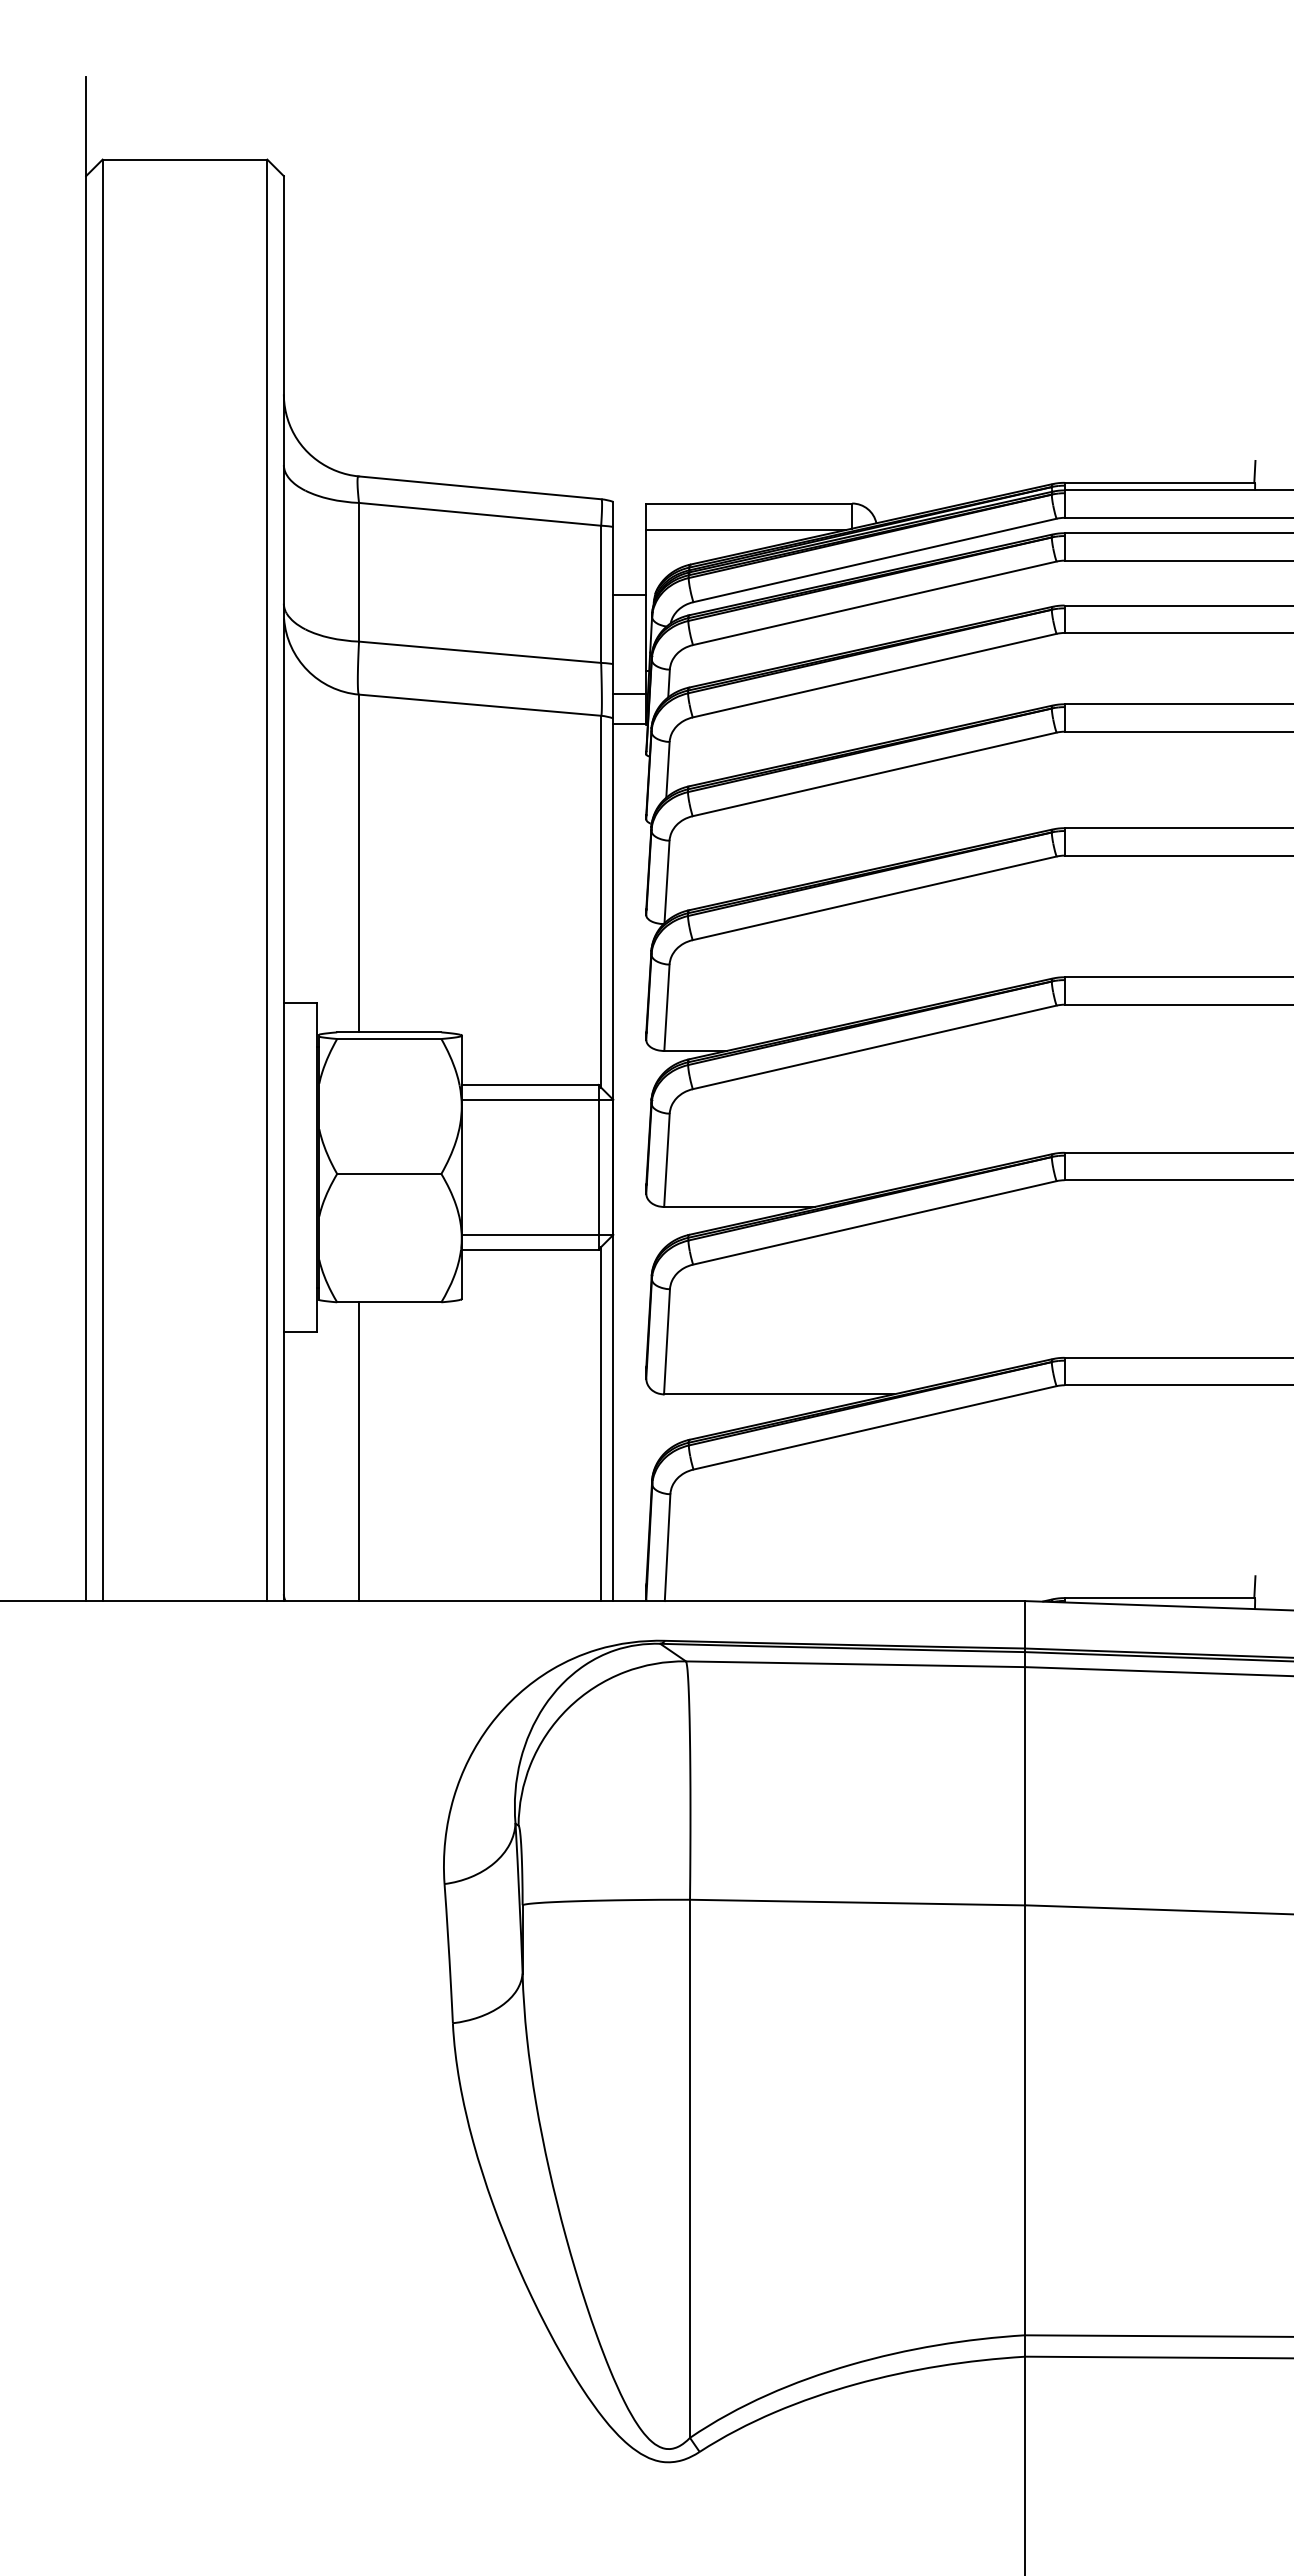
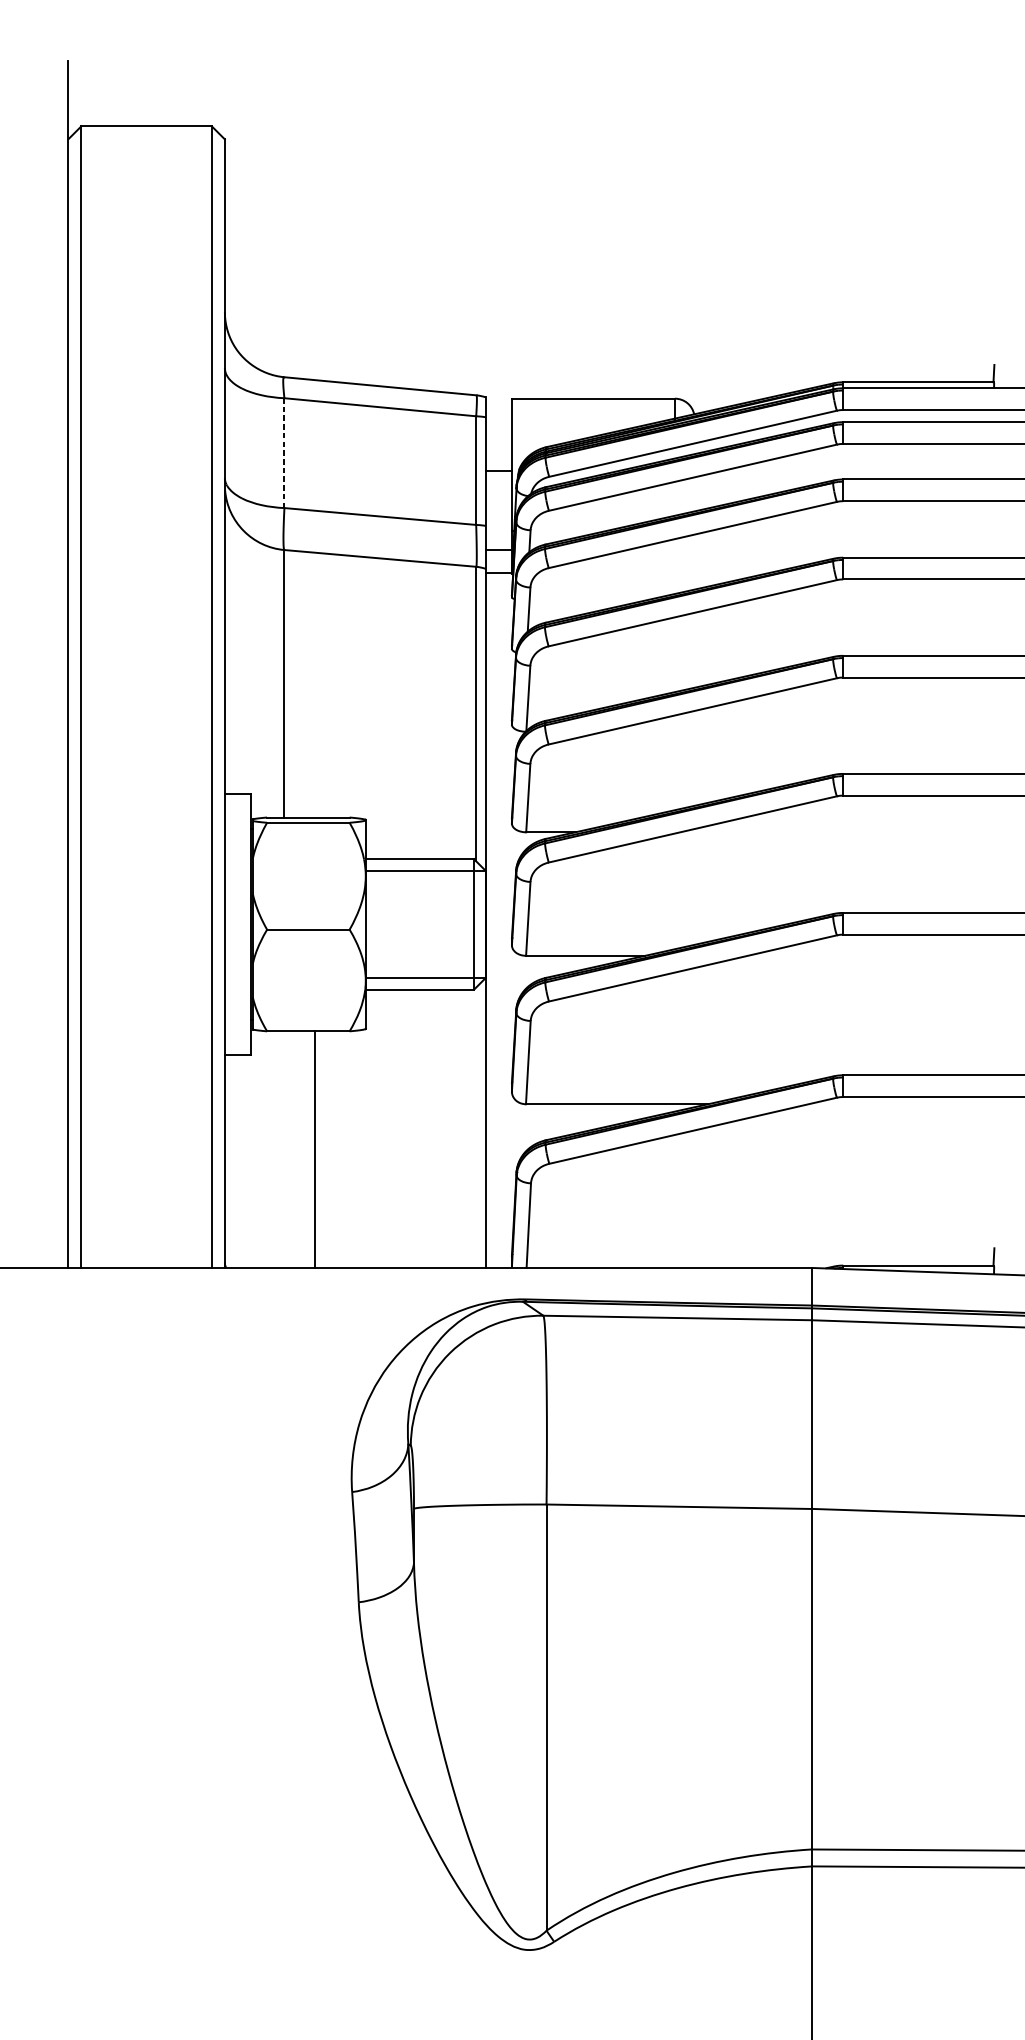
line: (745, 530) -> (590, 420), removed
line: (359, 571) -> (284, 452), solid -> dashed
line: (601, 1424) -> (476, 1128), removed
line: (359, 1451) -> (315, 1149), moved

